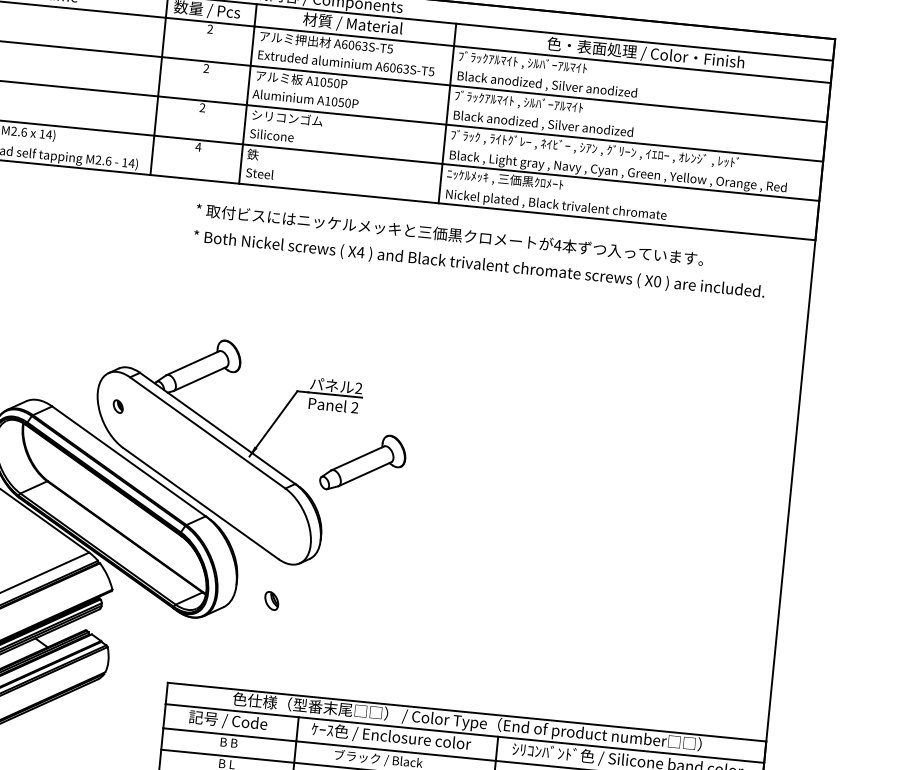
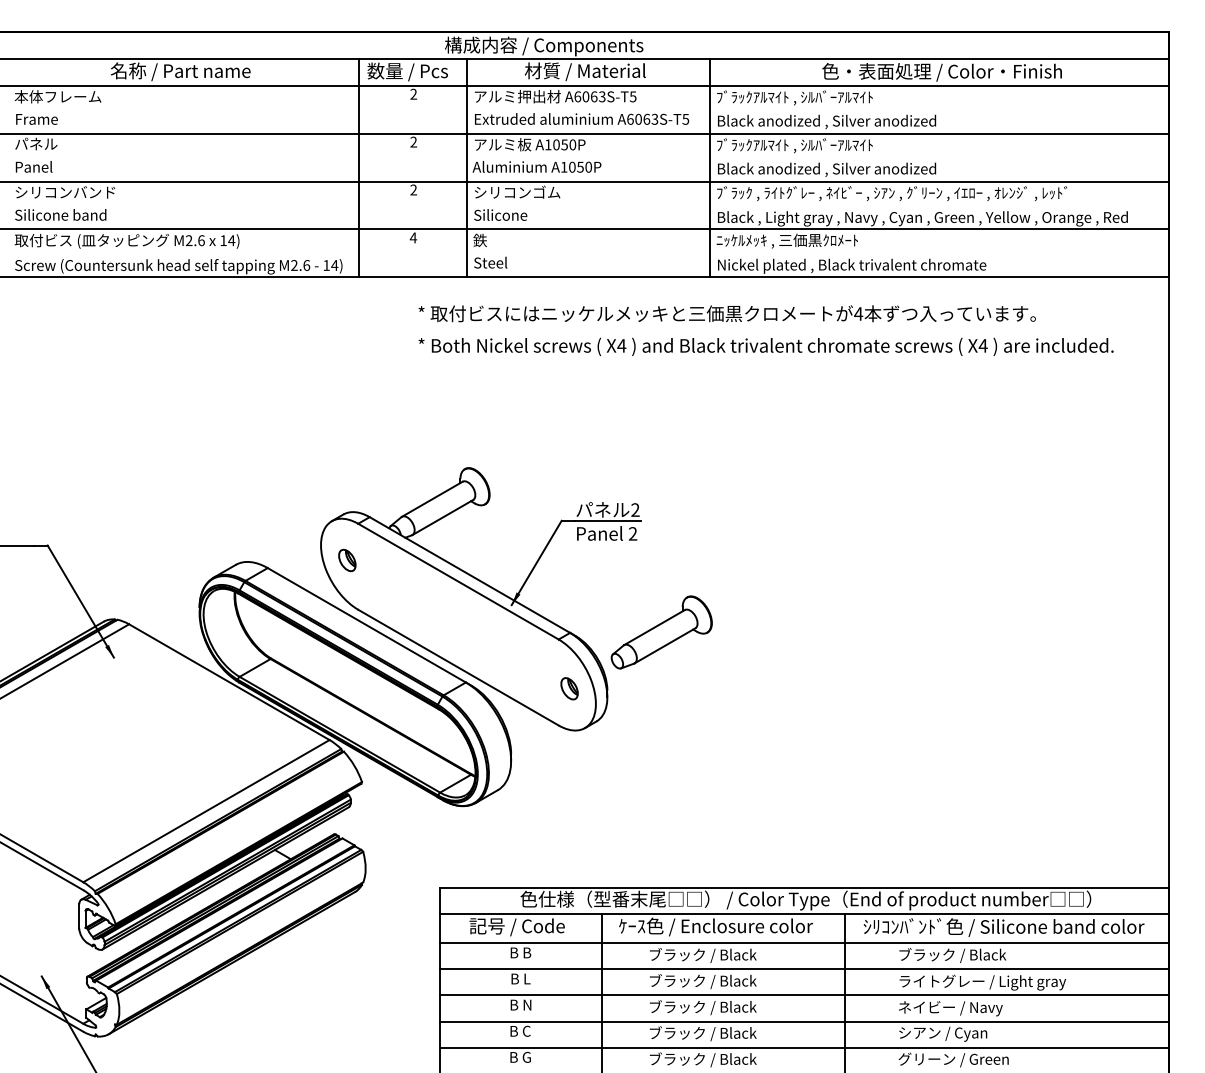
text: (656, 281) -> (982, 345), X0 -> X4
part: (118, 406) -> (347, 560), size x1.43
part: (363, 462) -> (661, 632), moved
part: (271, 600) -> (569, 688), moved

